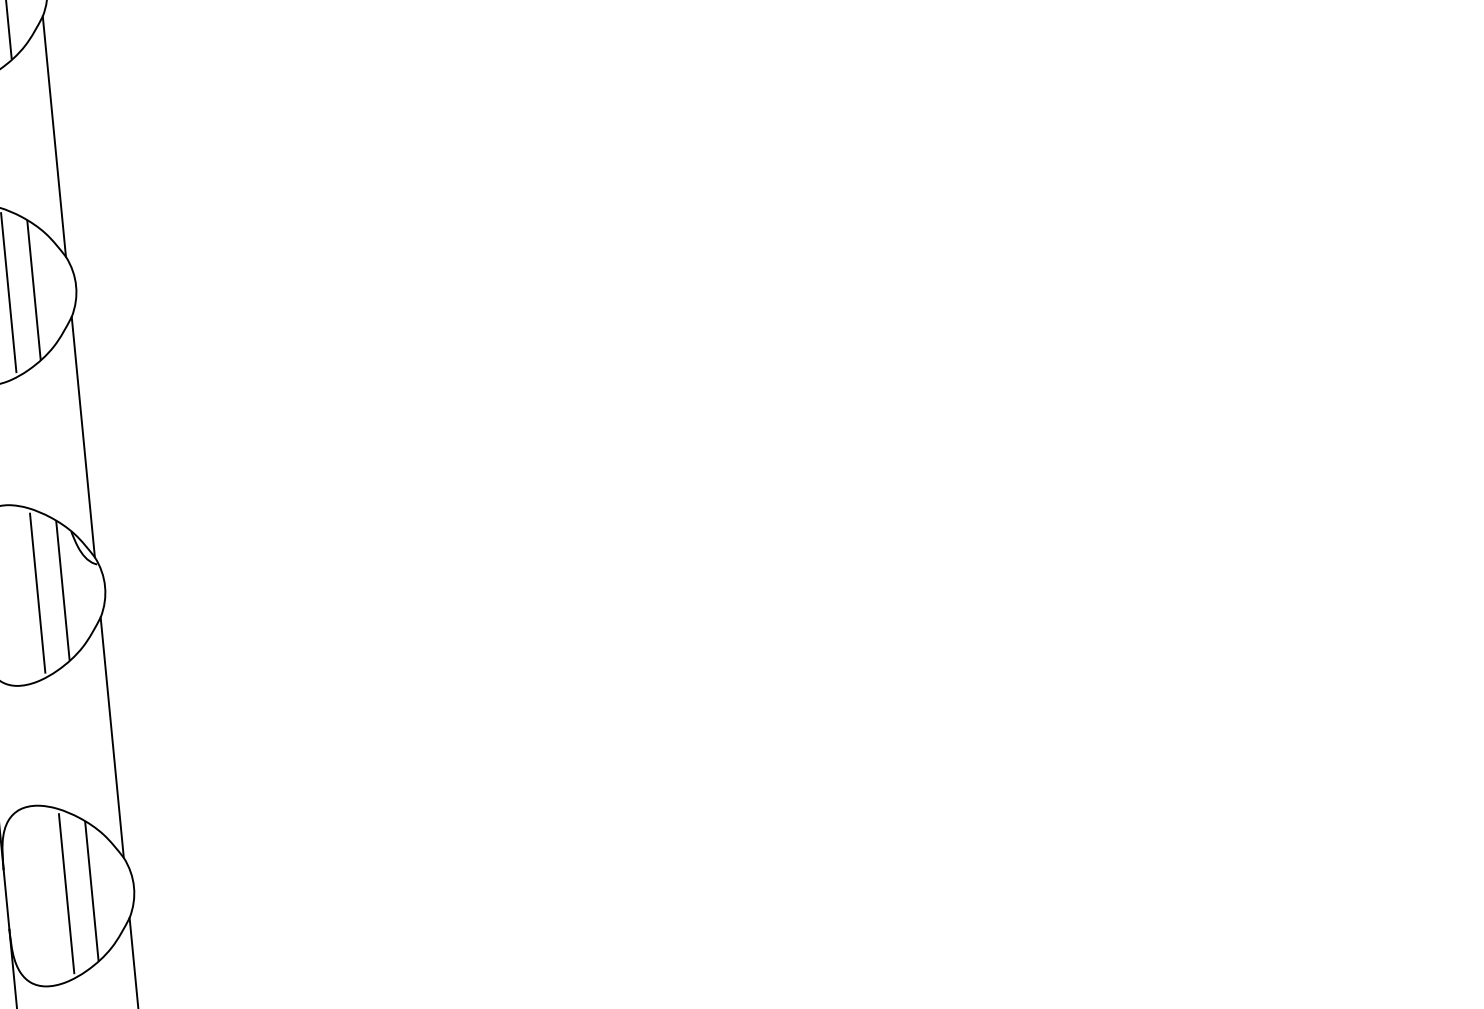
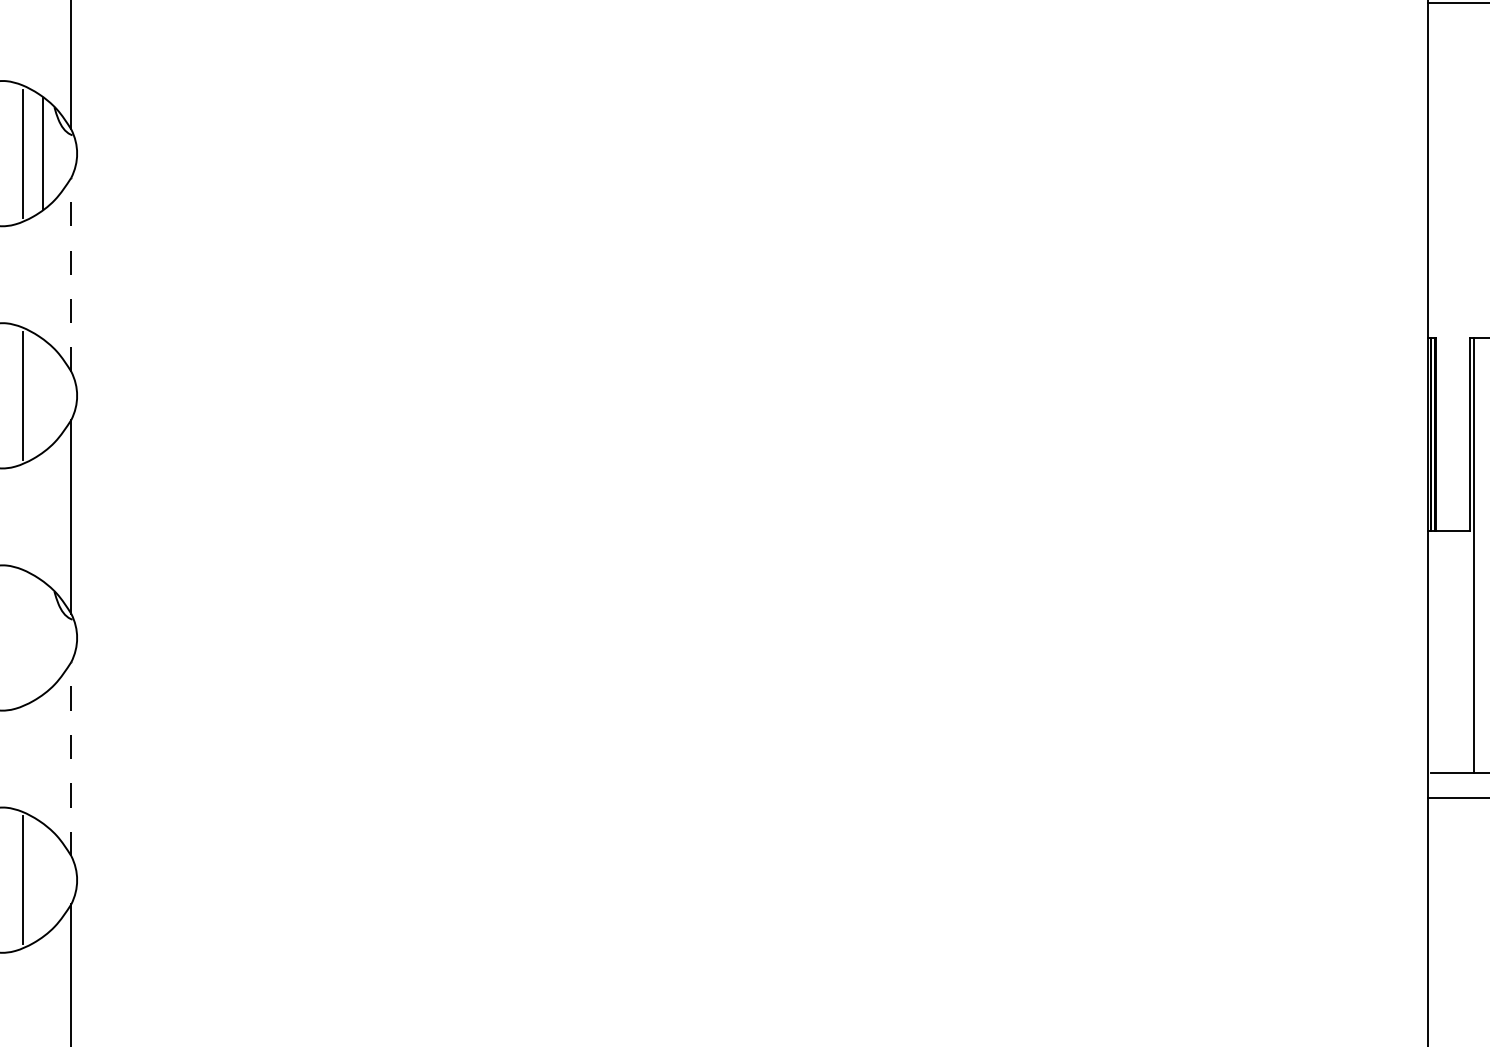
line: (54, 136) -> (71, 274), solid -> dashed
line: (34, 289) -> (43, 395), removed
line: (63, 590) -> (43, 637), removed
line: (37, 592) -> (22, 637), removed
line: (112, 738) -> (71, 759), solid -> dashed
line: (92, 890) -> (43, 879), removed

